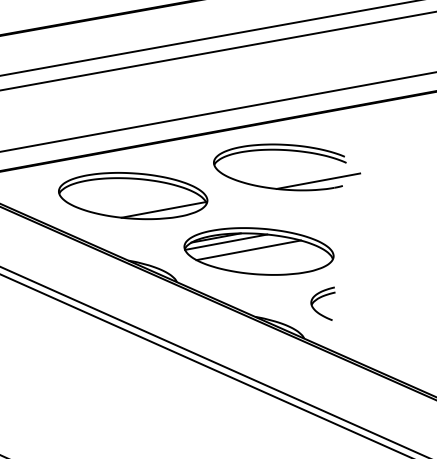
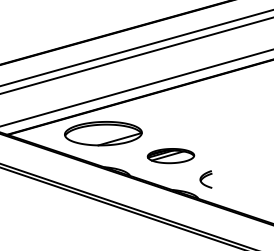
part: (288, 152) -> (181, 103), removed
part: (258, 250) -> (170, 155), size x0.6

